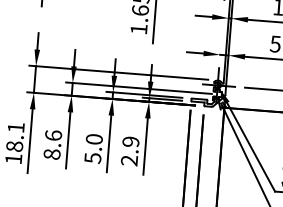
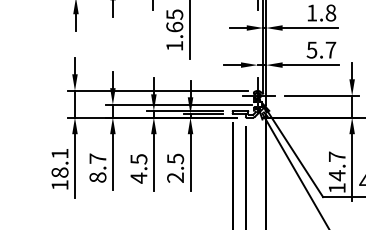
text: (53, 135) -> (97, 158), 8.6 -> 8.7
text: (130, 141) -> (175, 158), 2.9 -> 2.5
text: (93, 148) -> (138, 168), 5.0 -> 4.5

